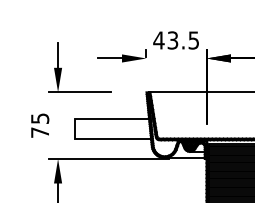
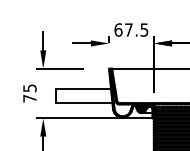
text: (165, 39) -> (123, 29), 43.5 -> 67.5

